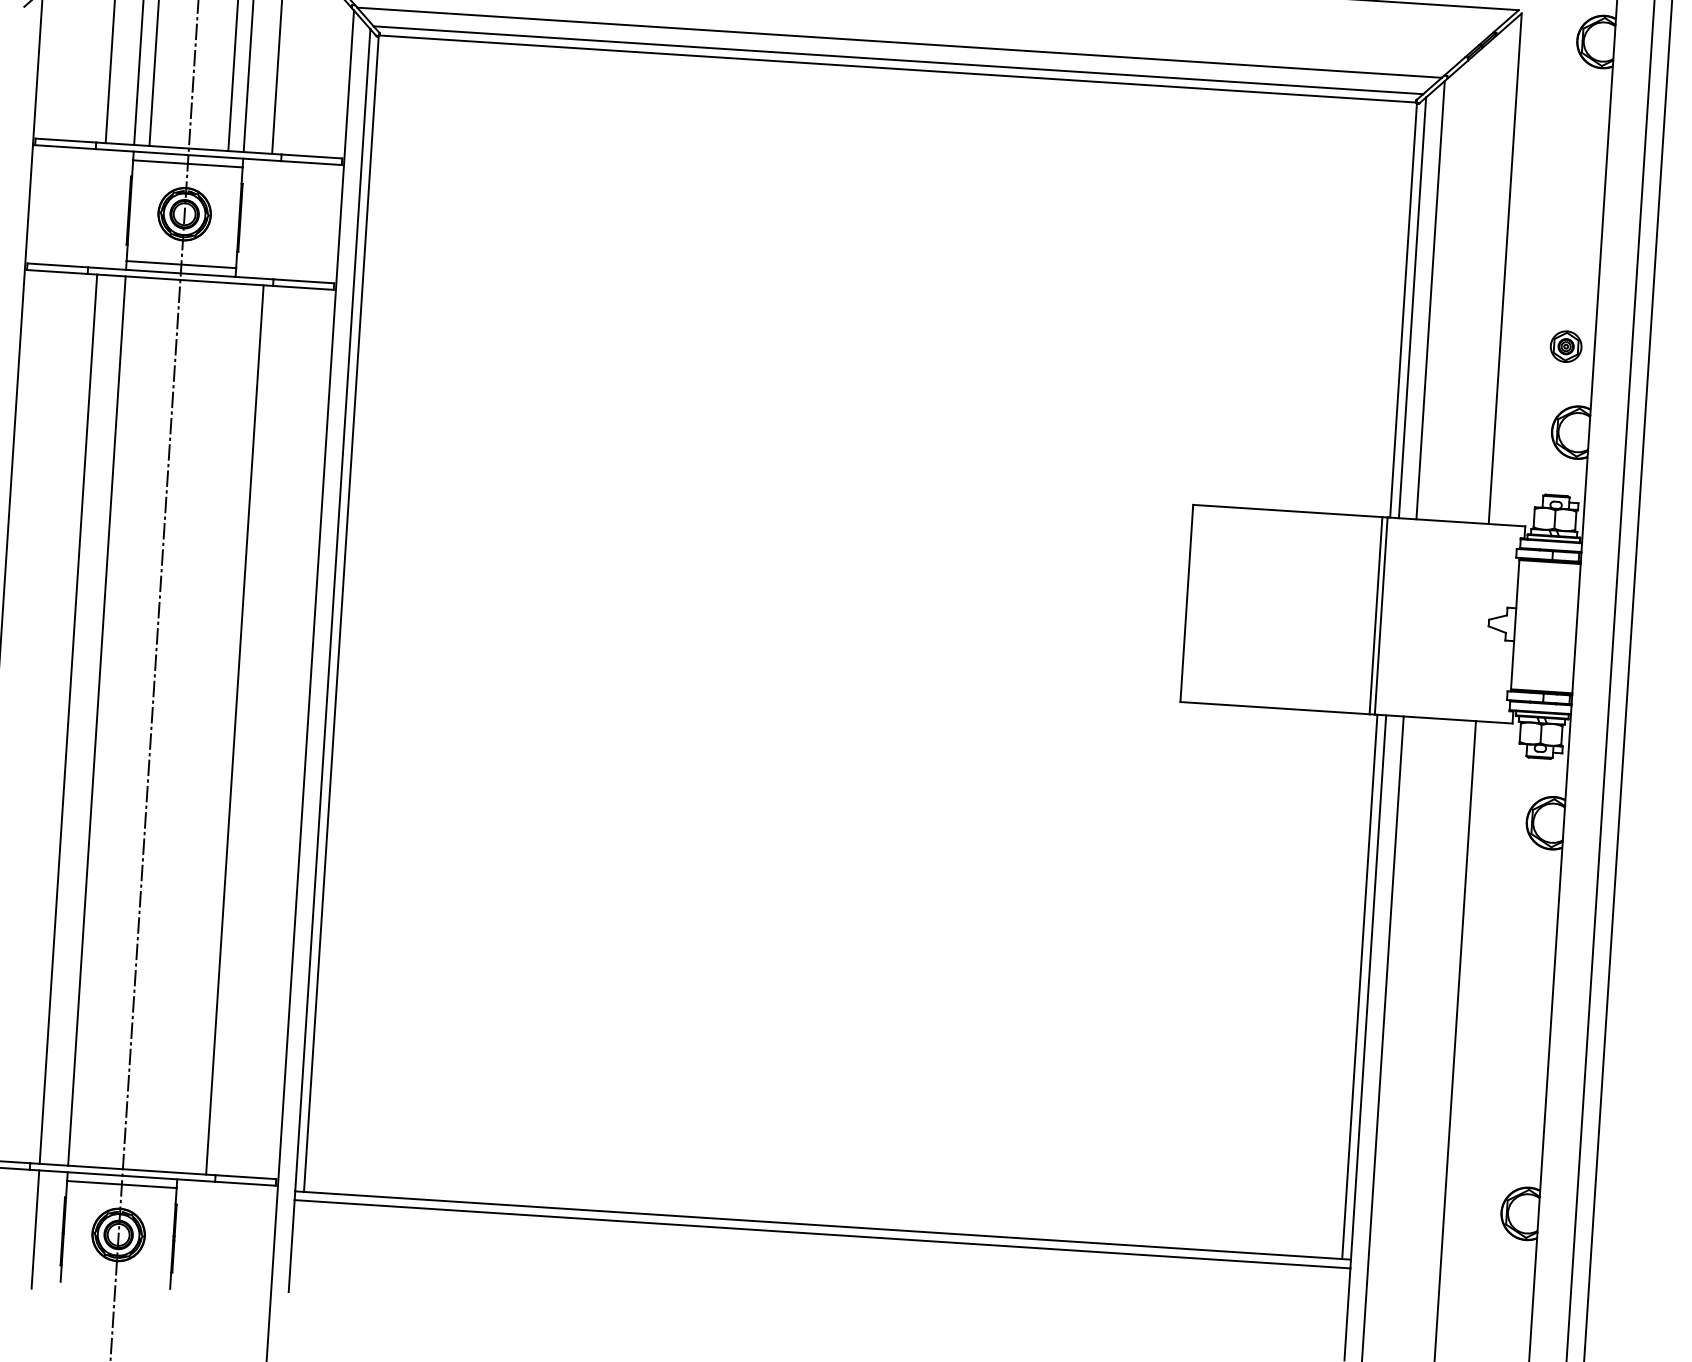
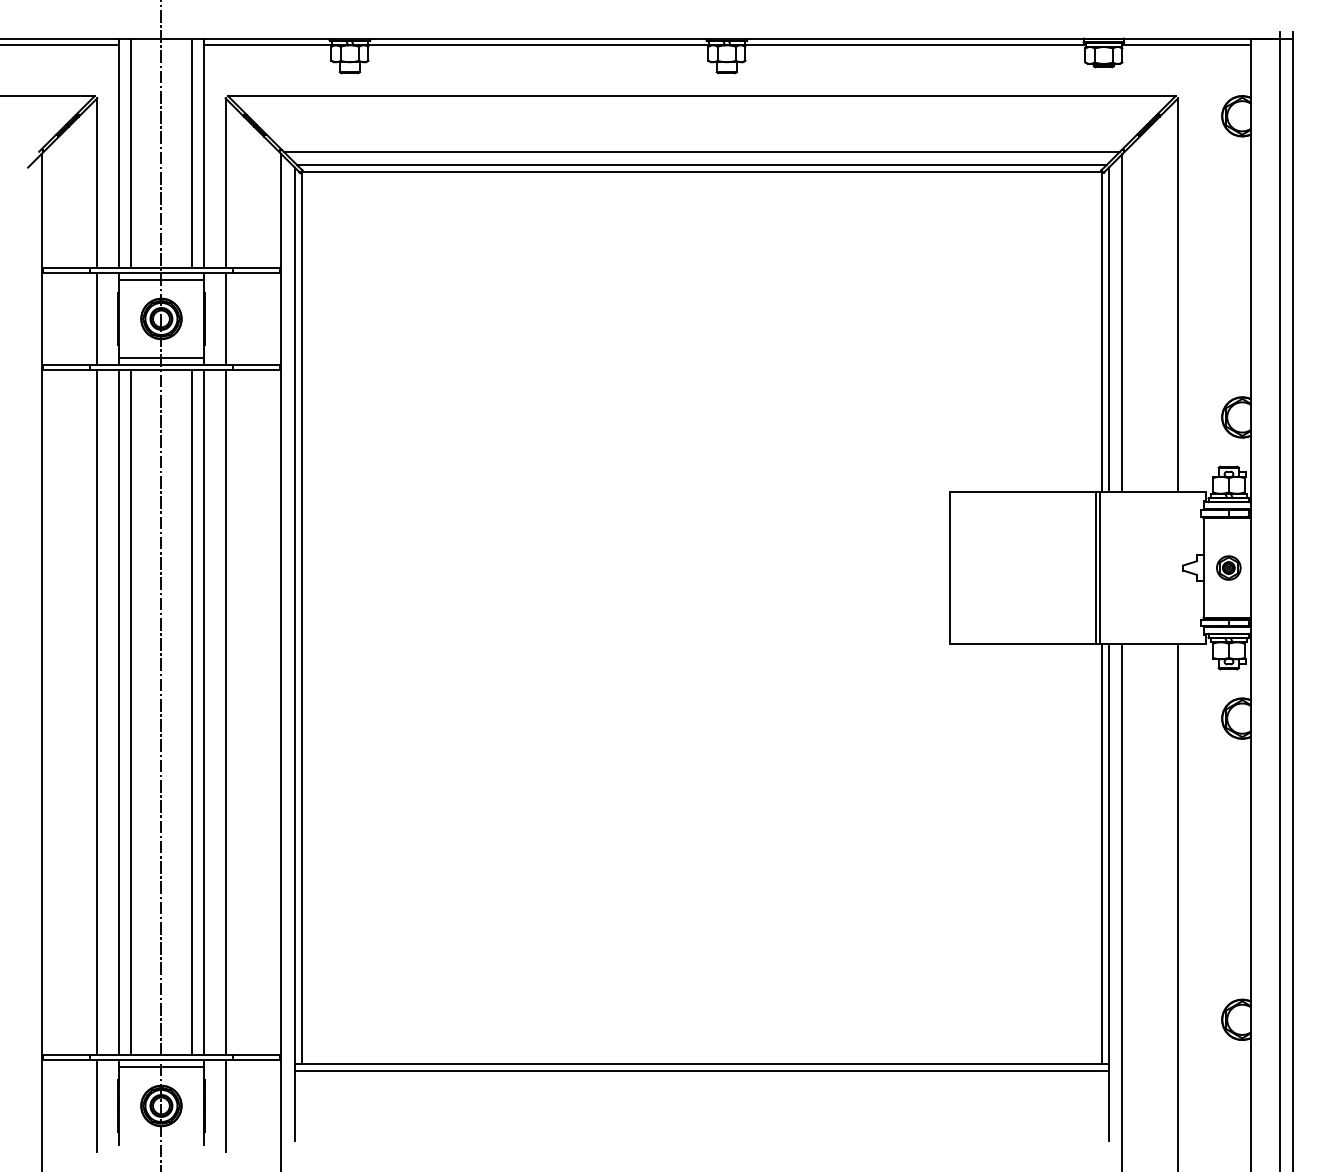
line: (101, 208) -> (97, 318), added
line: (267, 219) -> (225, 318), added
part: (1565, 345) -> (1228, 567), moved
line: (112, 722) -> (131, 712), added
line: (190, 727) -> (191, 712), added
line: (206, 728) -> (203, 712), added
line: (201, 1239) -> (225, 1105), added

